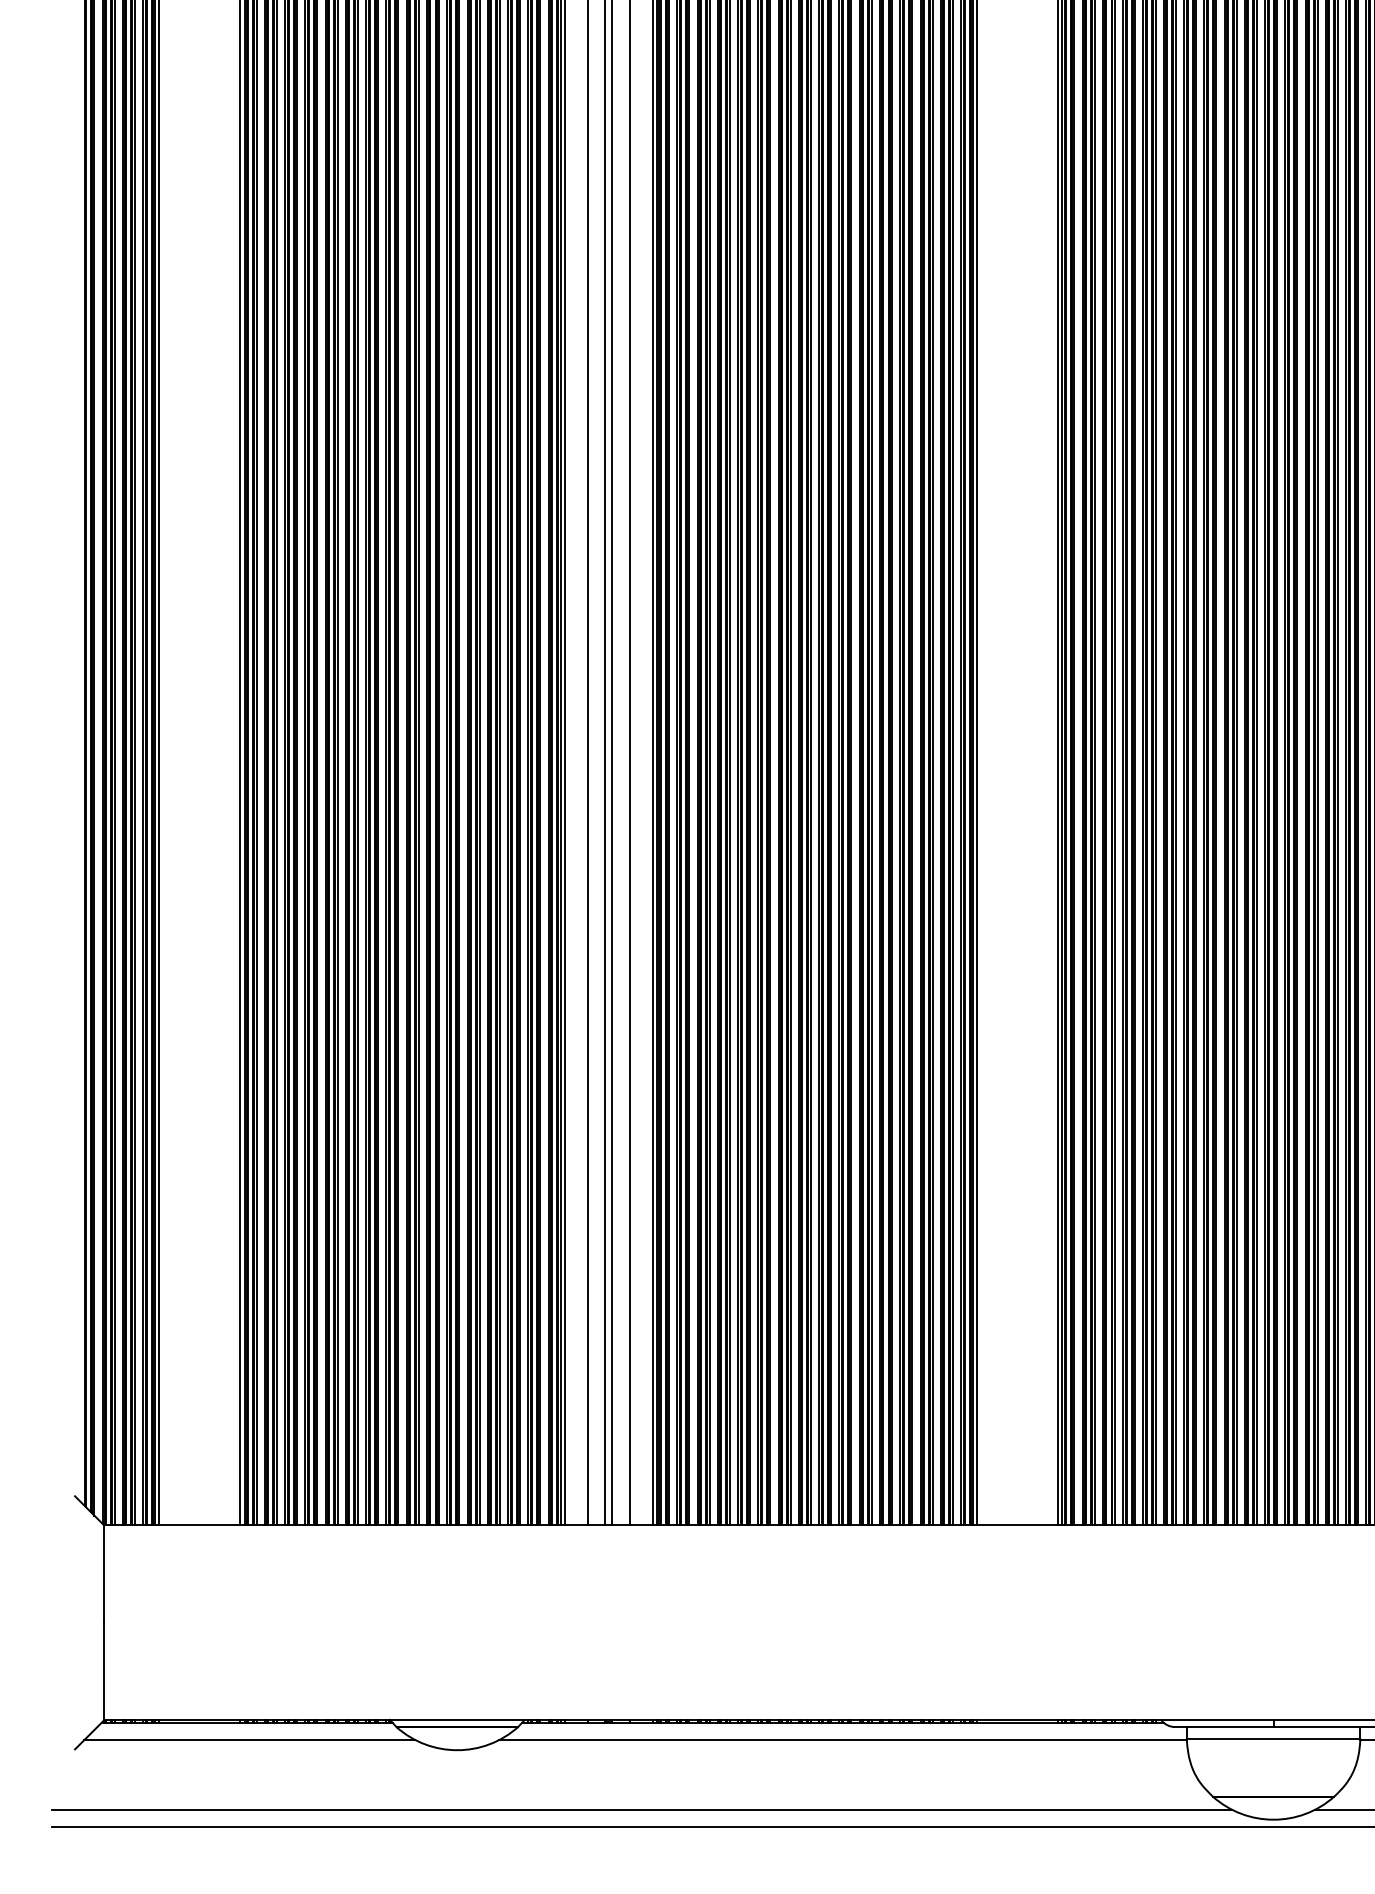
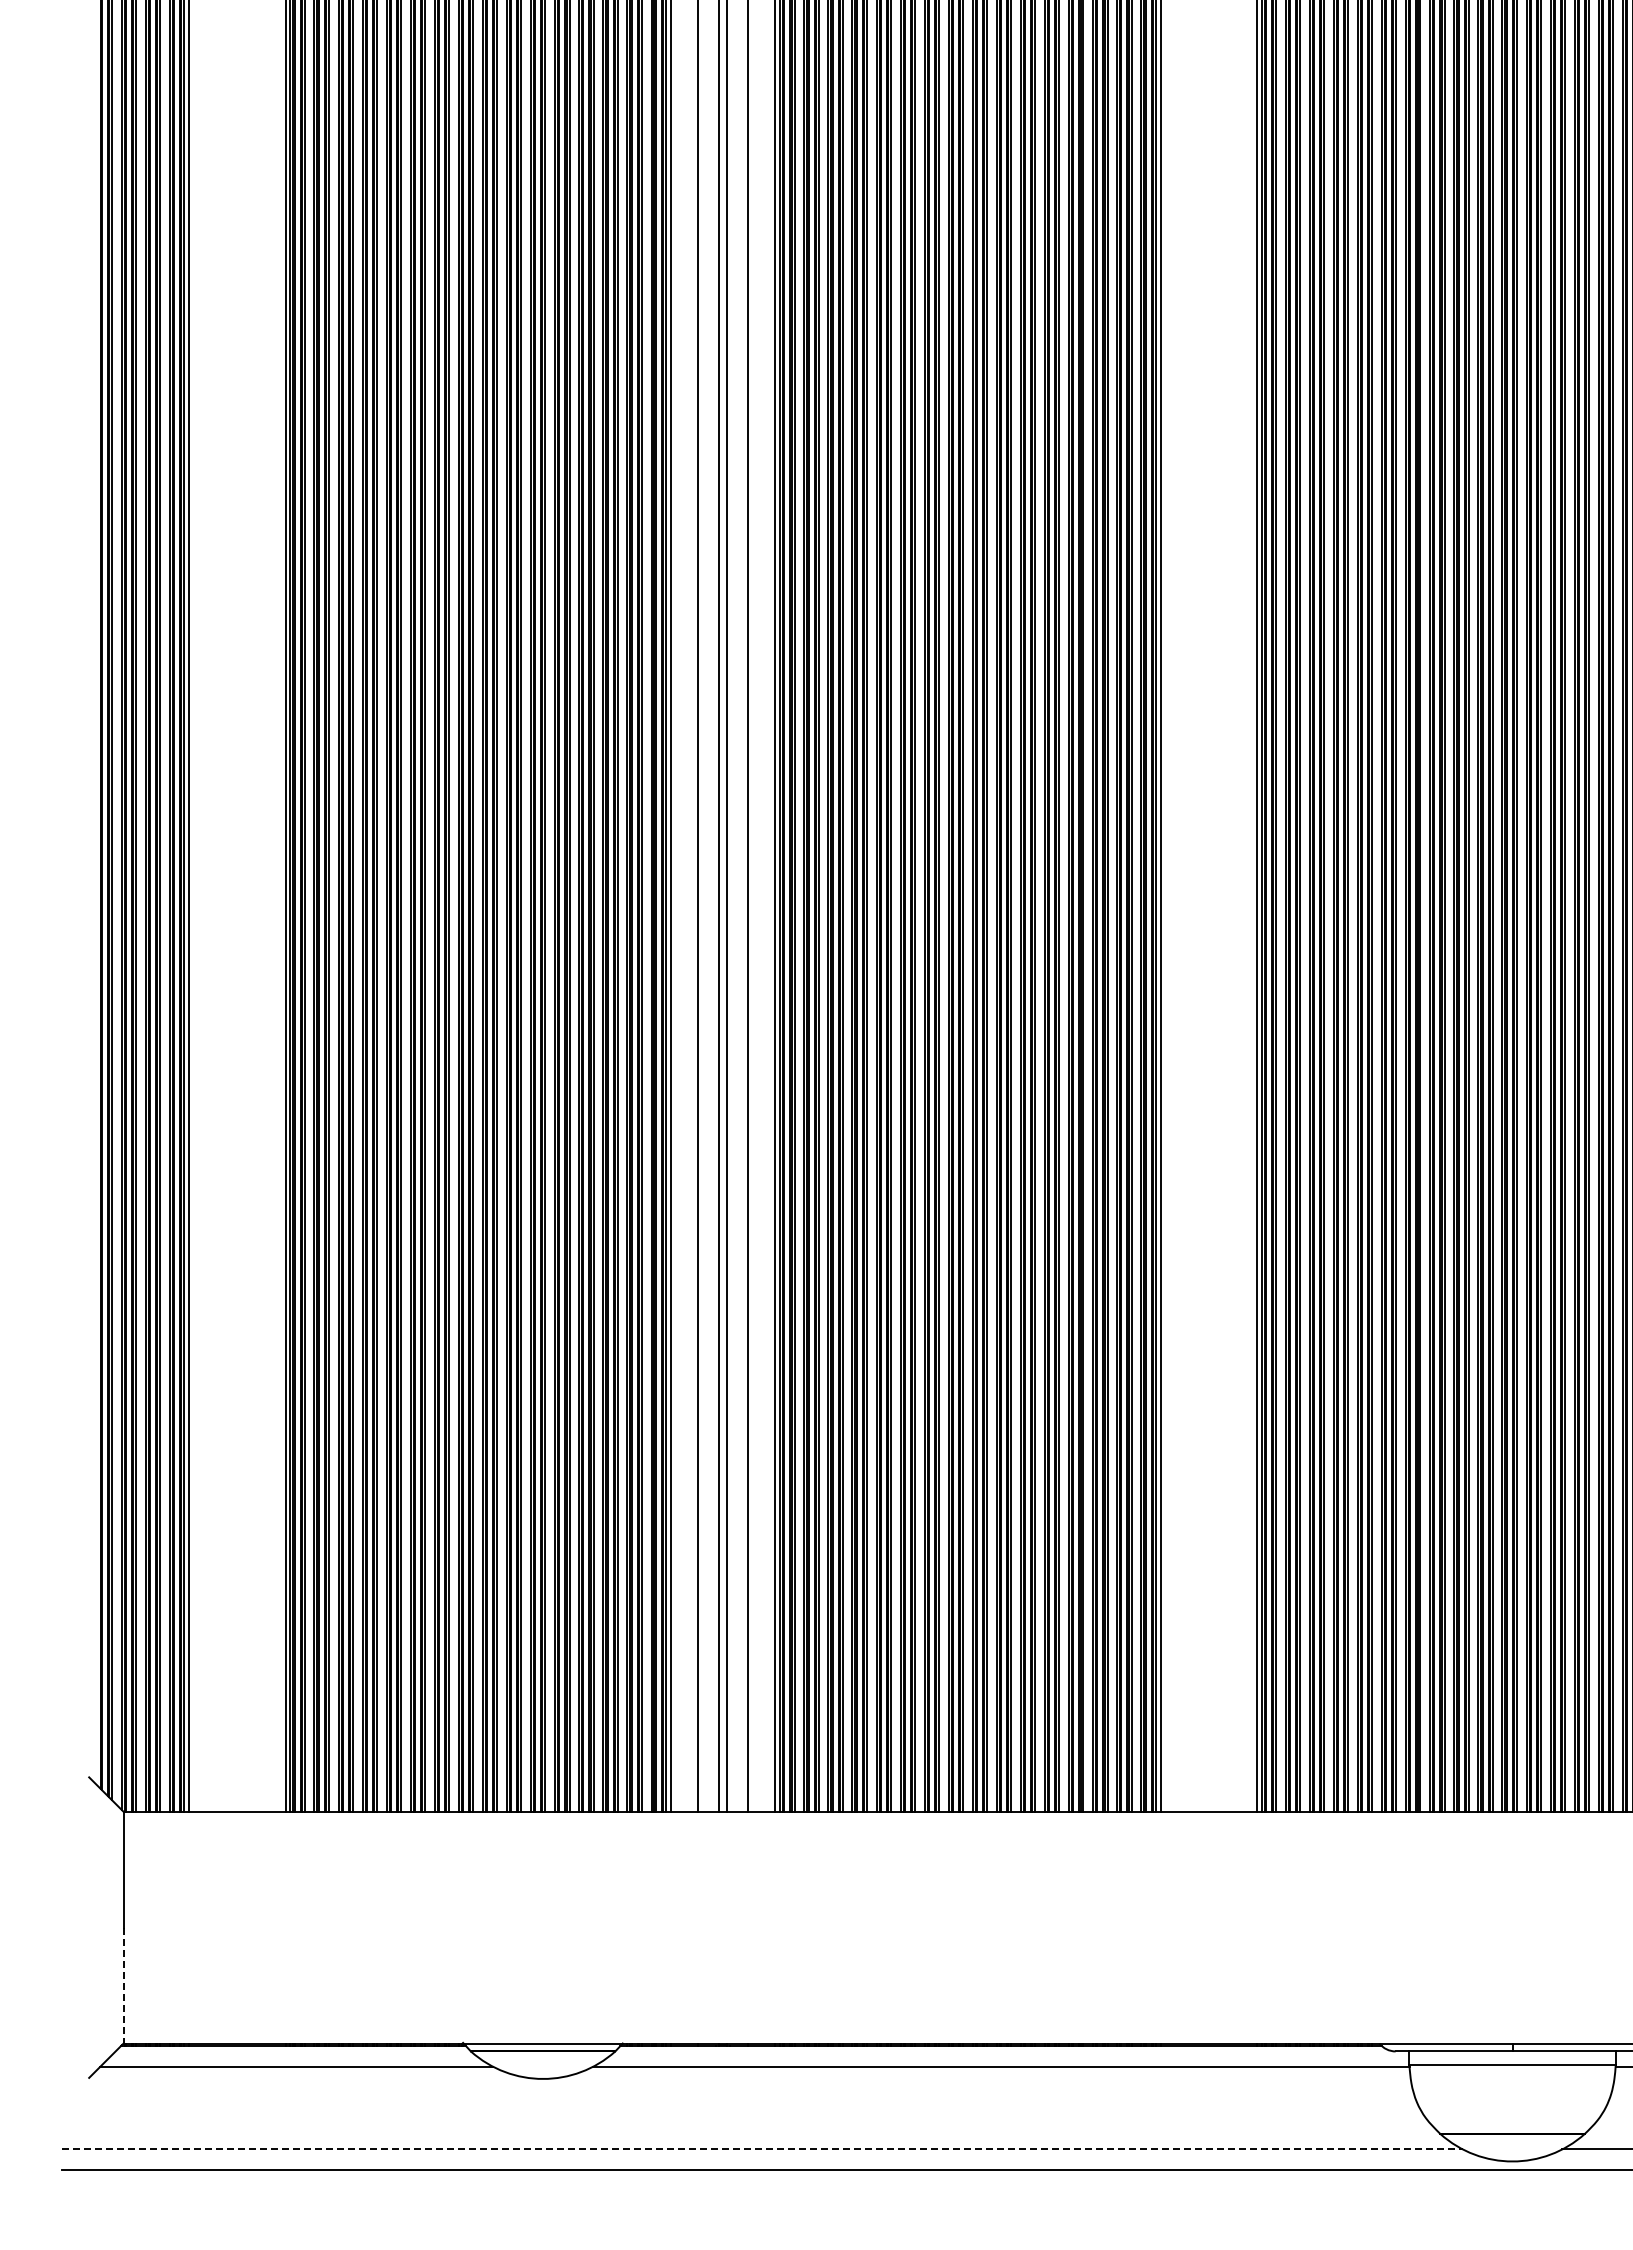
line: (103, 1671) -> (123, 1985), solid -> dashed
line: (642, 1809) -> (762, 2149), solid -> dashed

